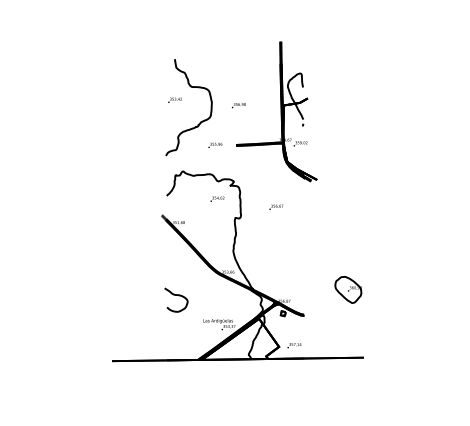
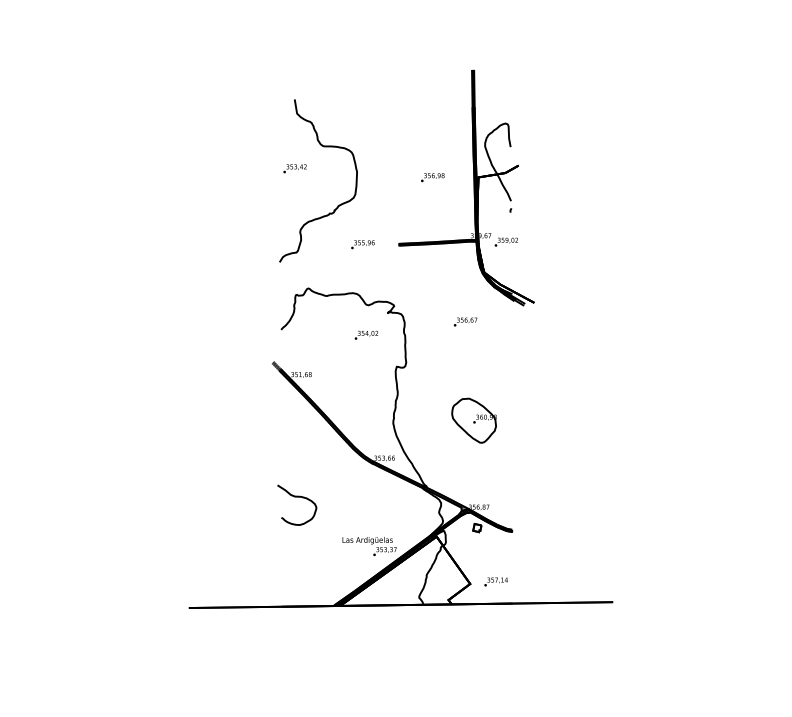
text: (238, 105) -> (432, 177), moved
text: (276, 206) -> (465, 320), moved
part: (348, 289) -> (474, 419), moved

